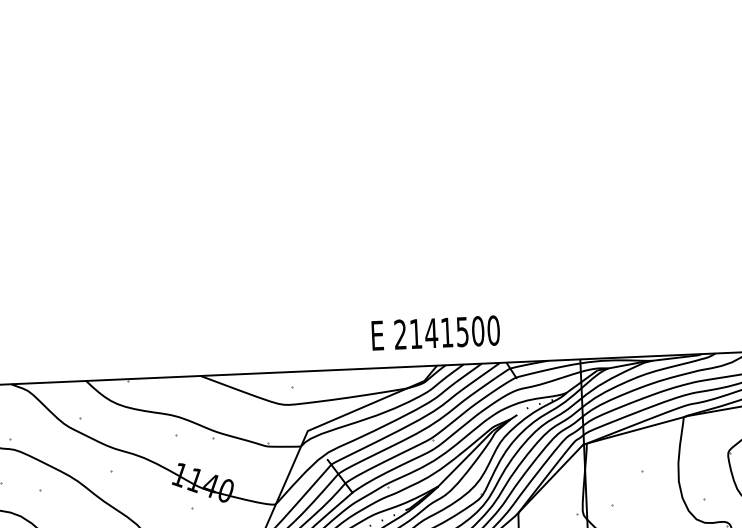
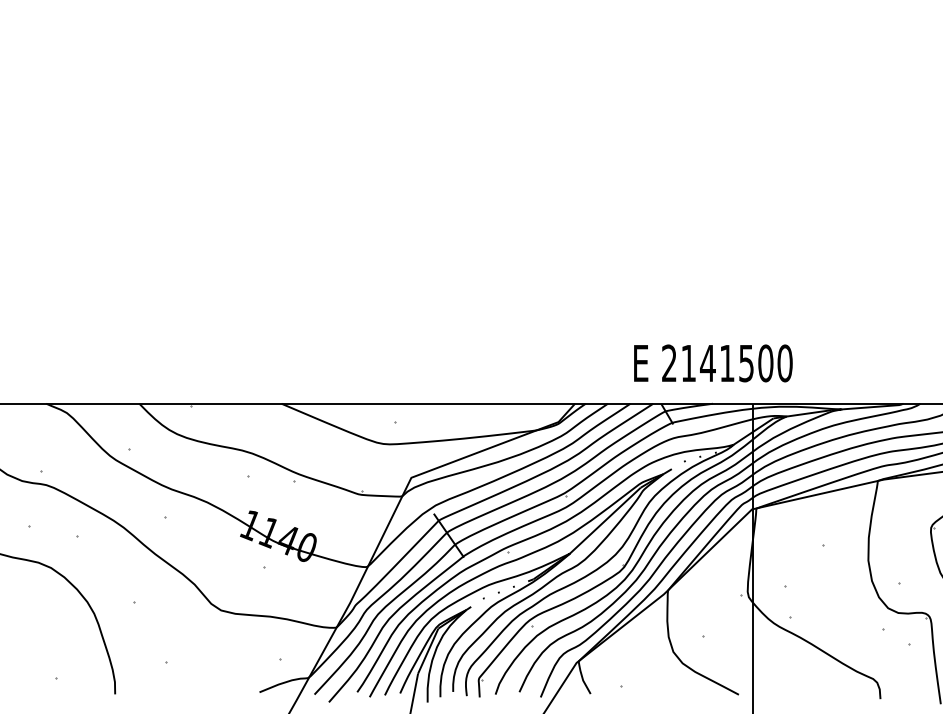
text: (436, 333) -> (713, 363), moved

